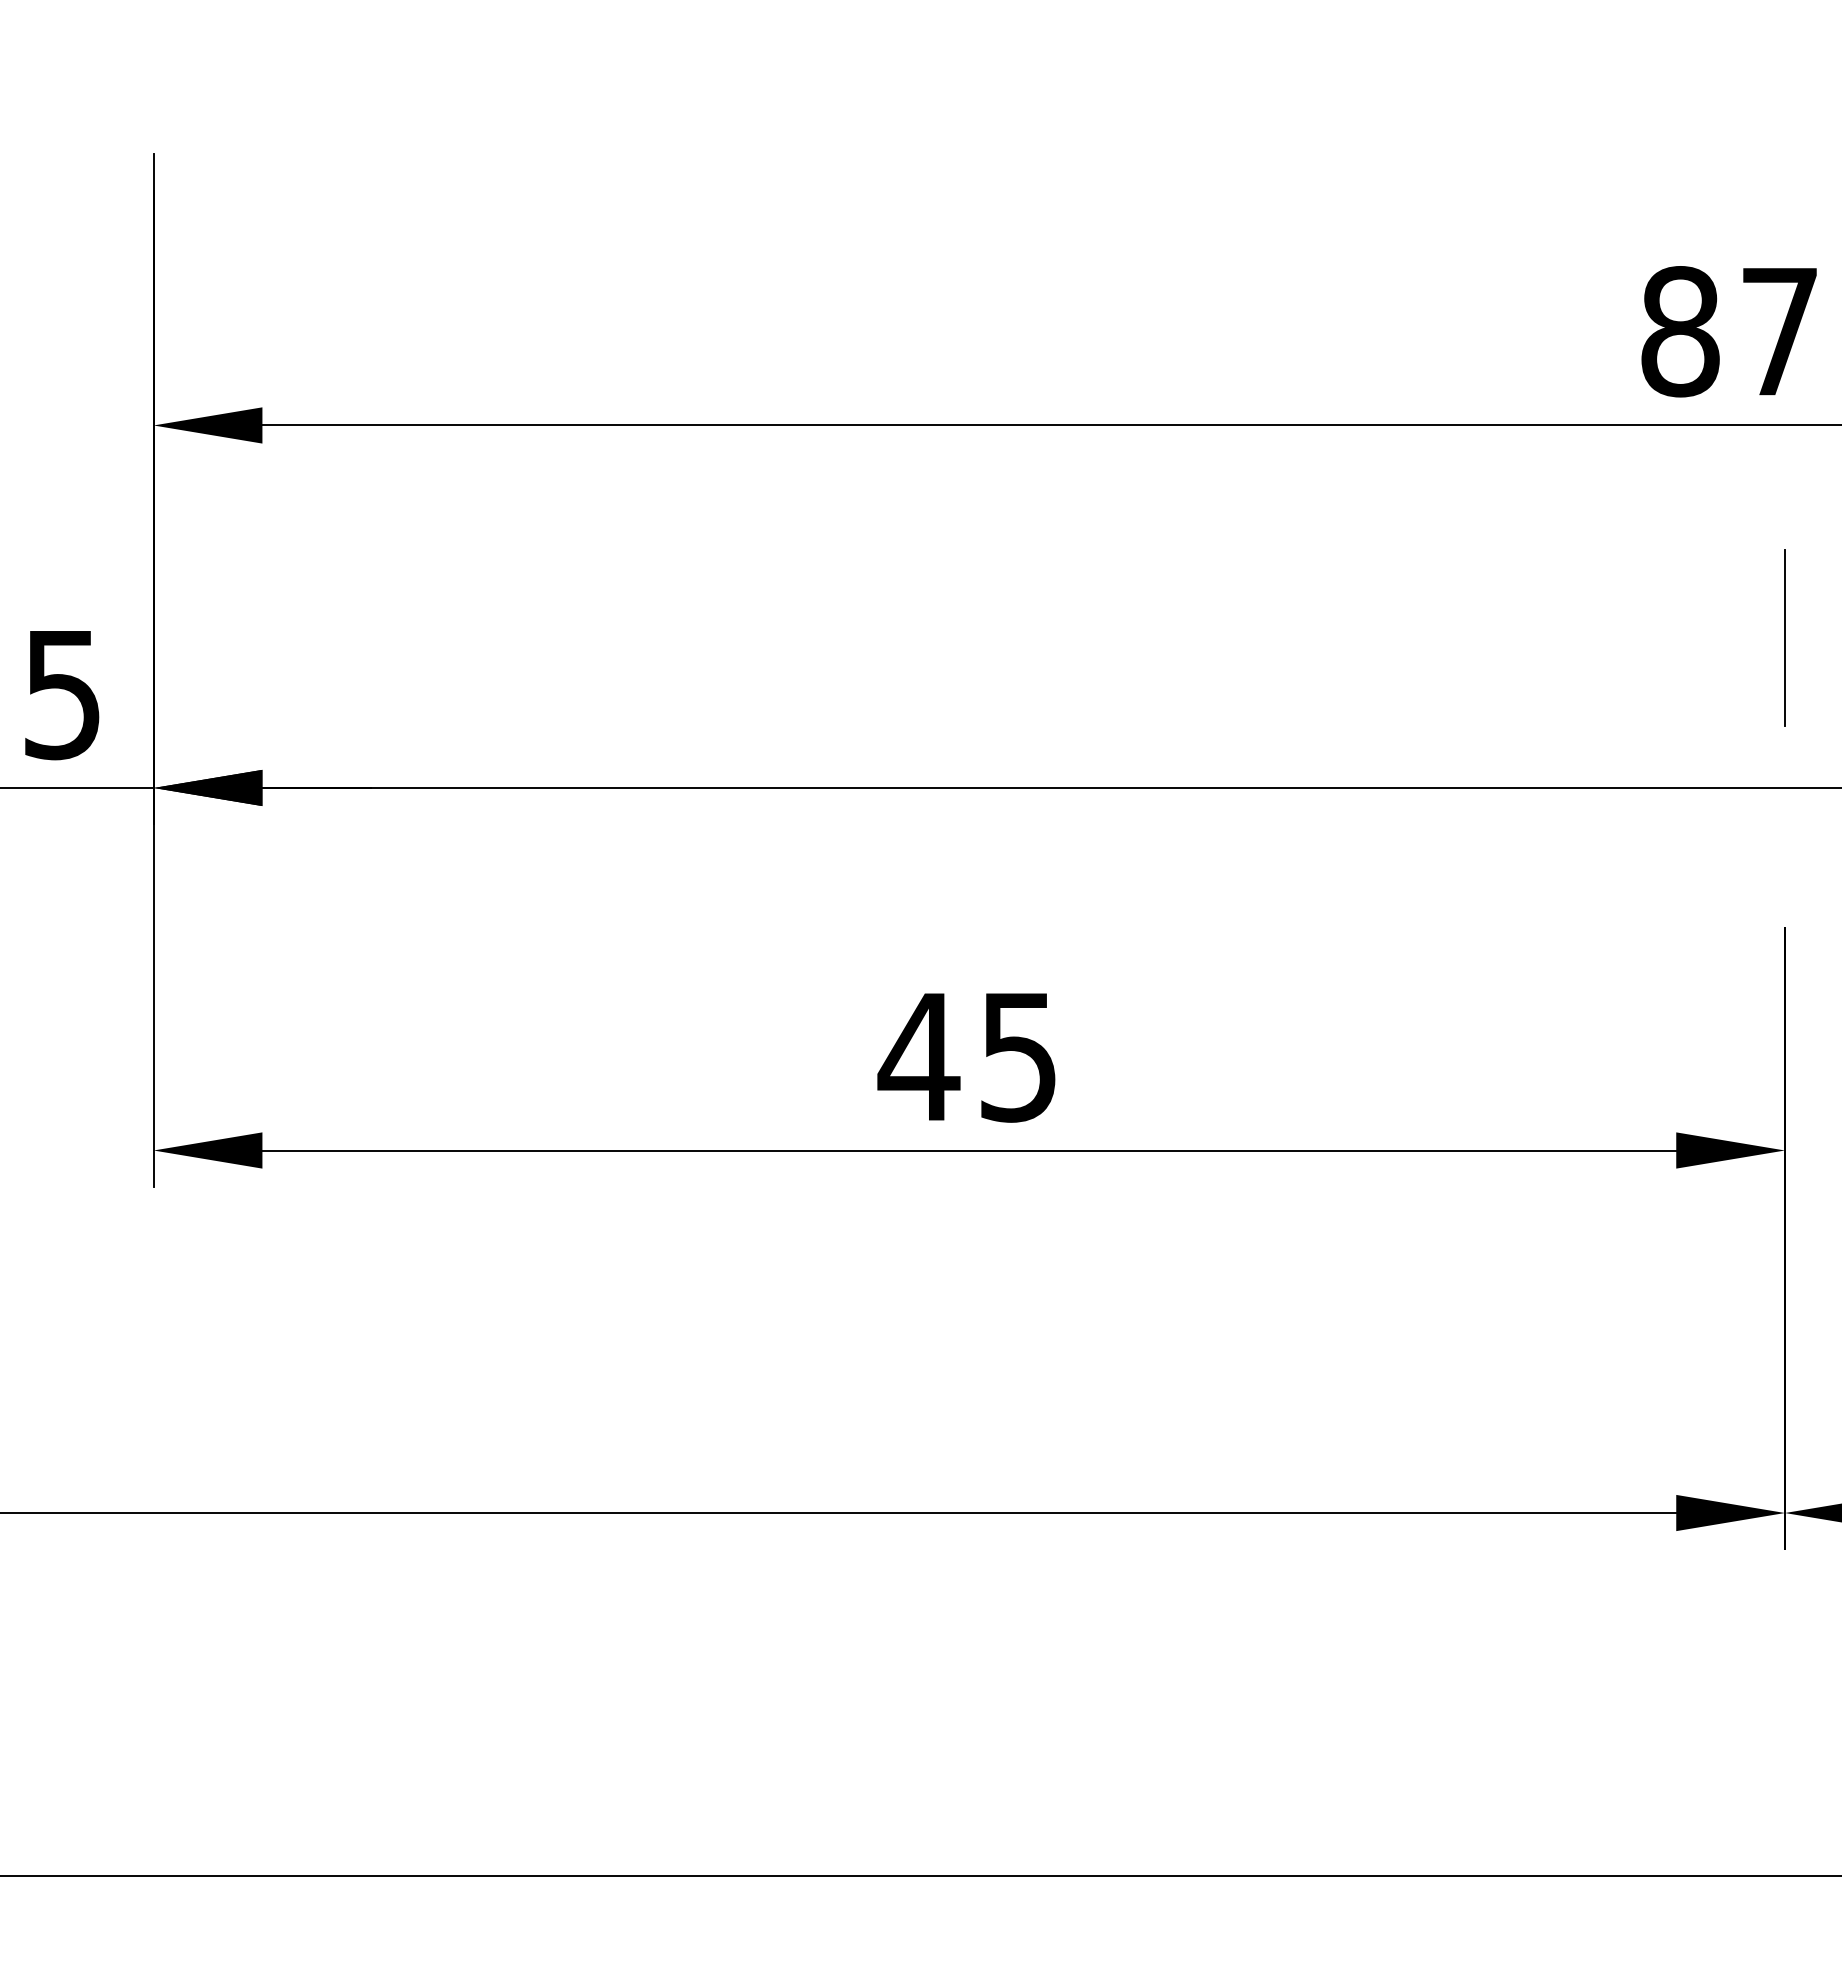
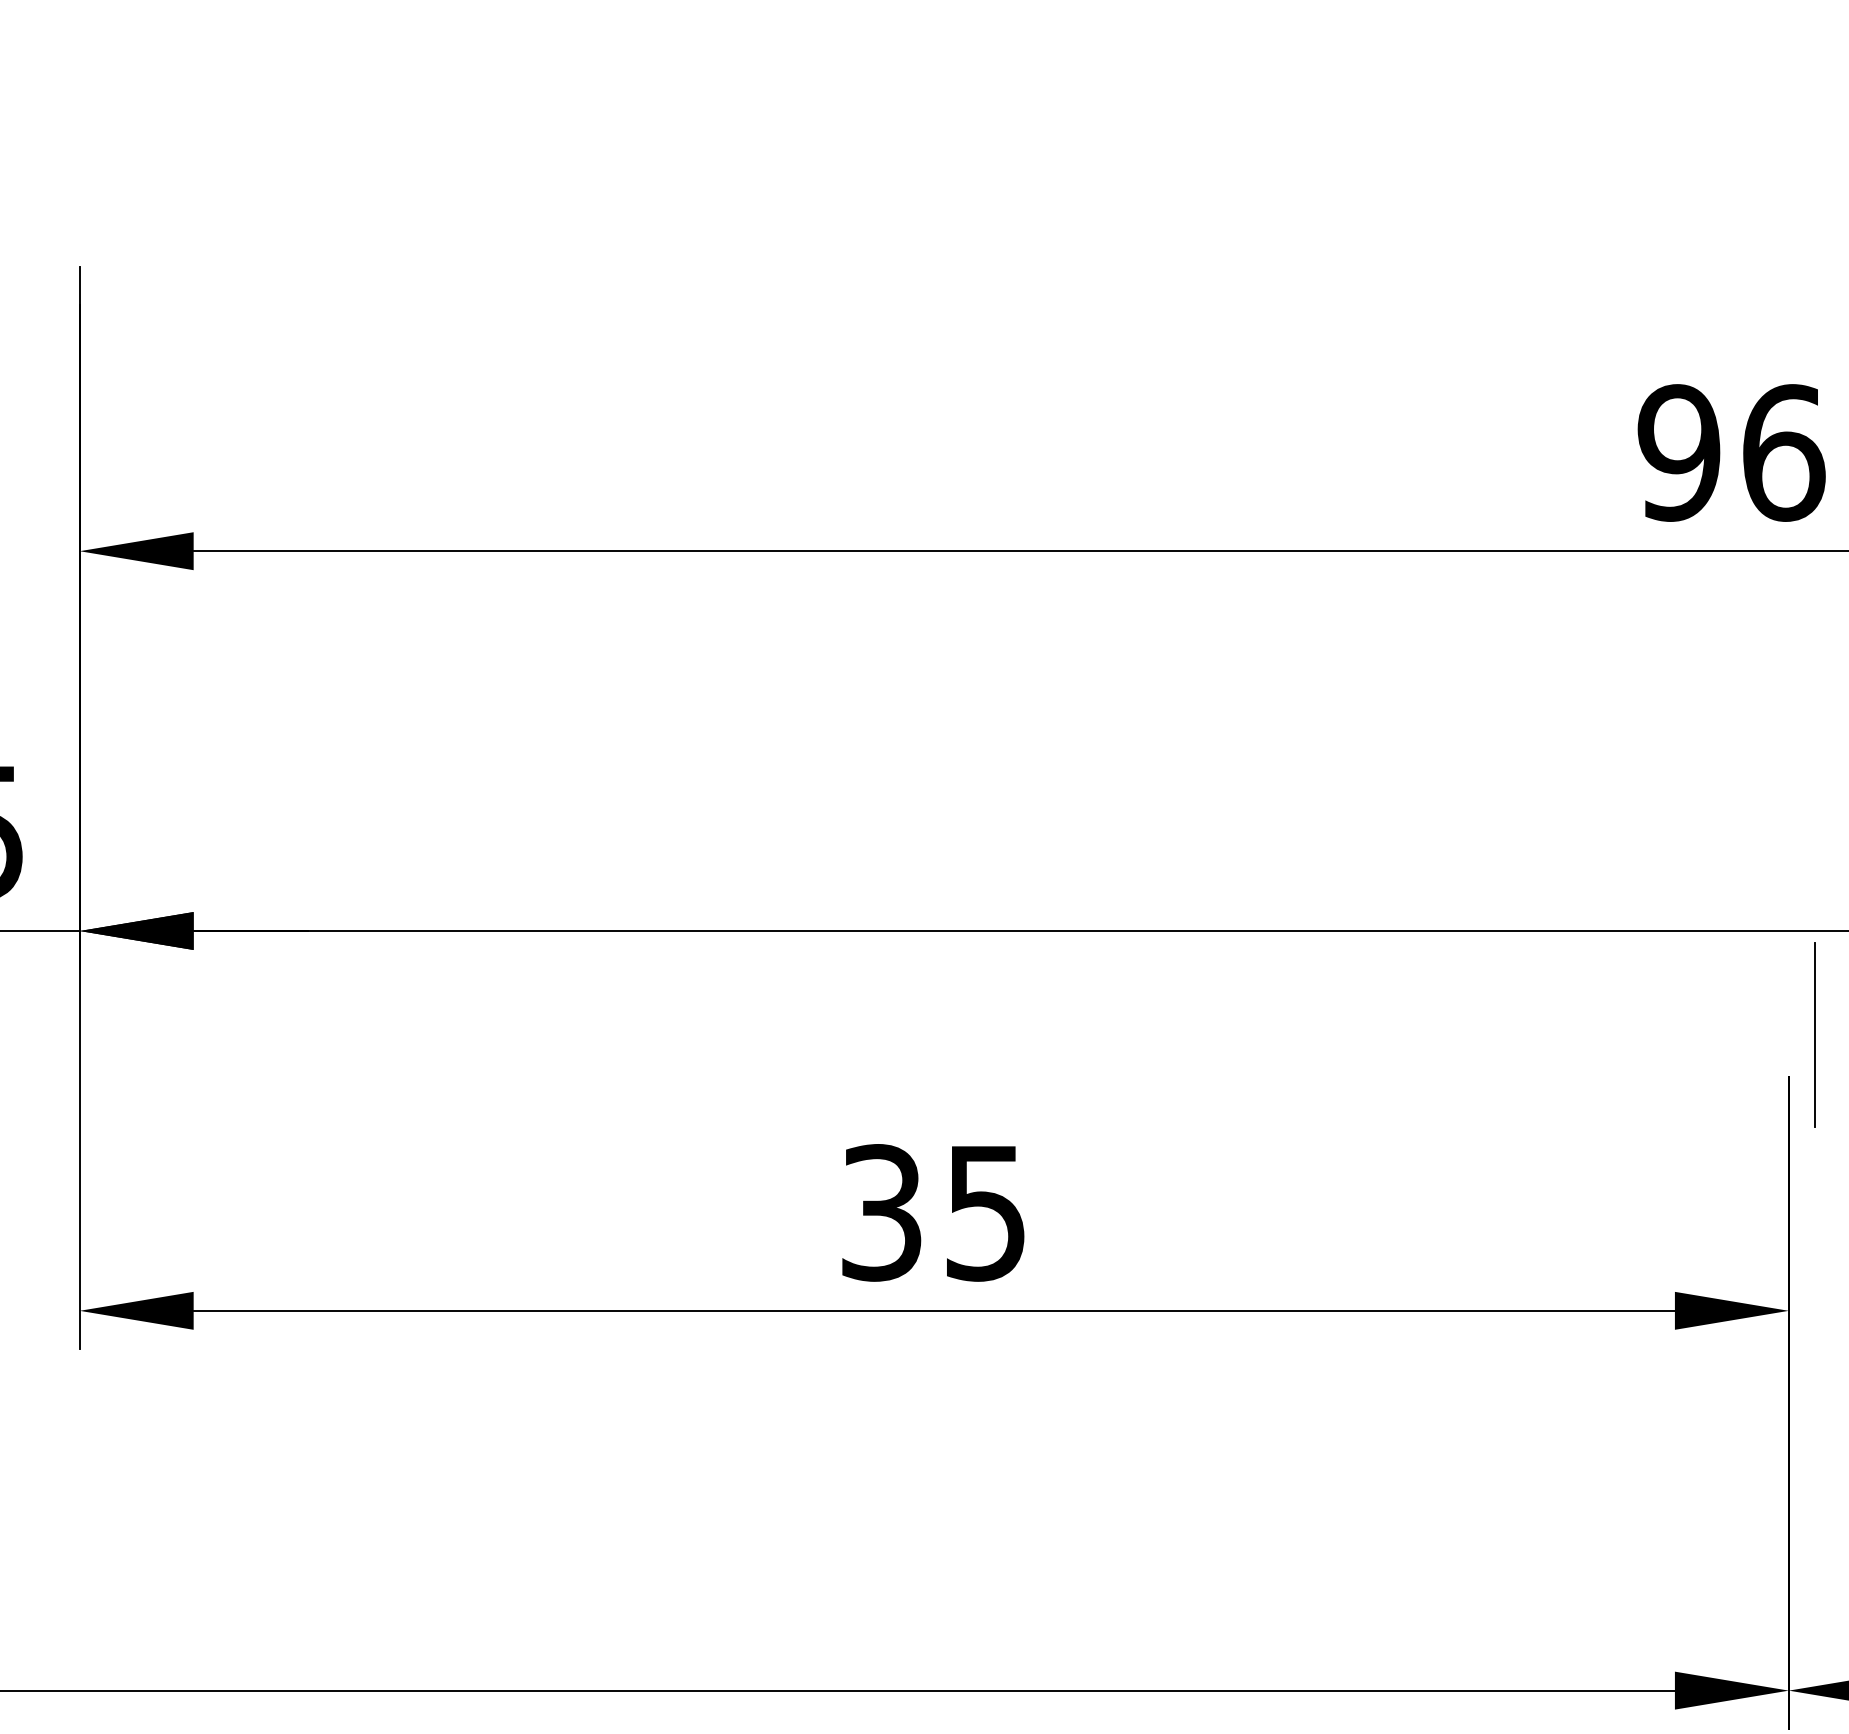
text: (1730, 331) -> (1731, 452), 87 -> 96
line: (1784, 637) -> (1814, 1034), moved
text: (918, 1056) -> (881, 1212), 45 -> 35

